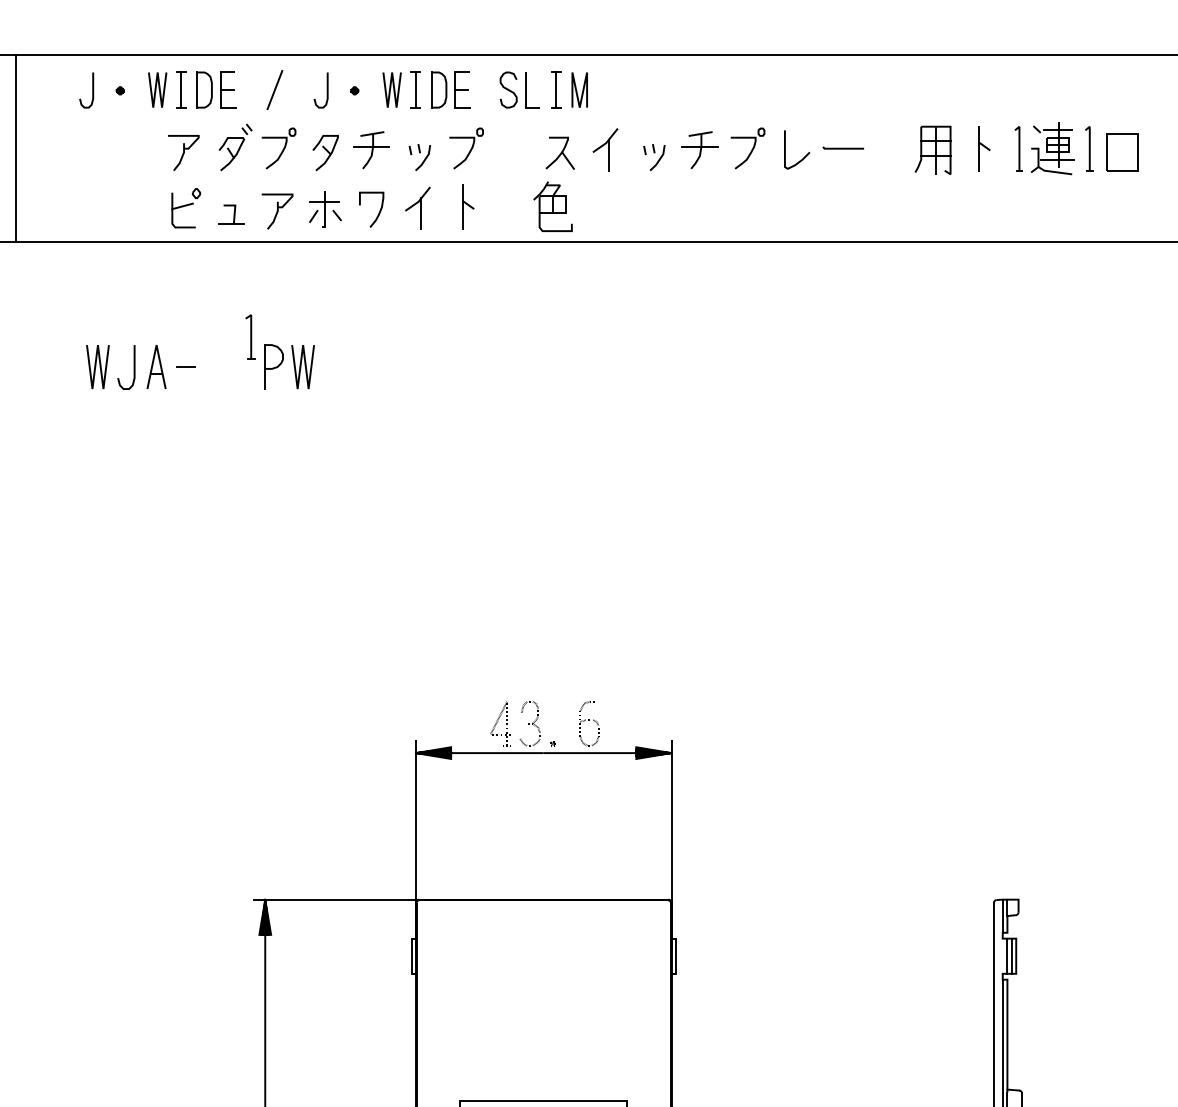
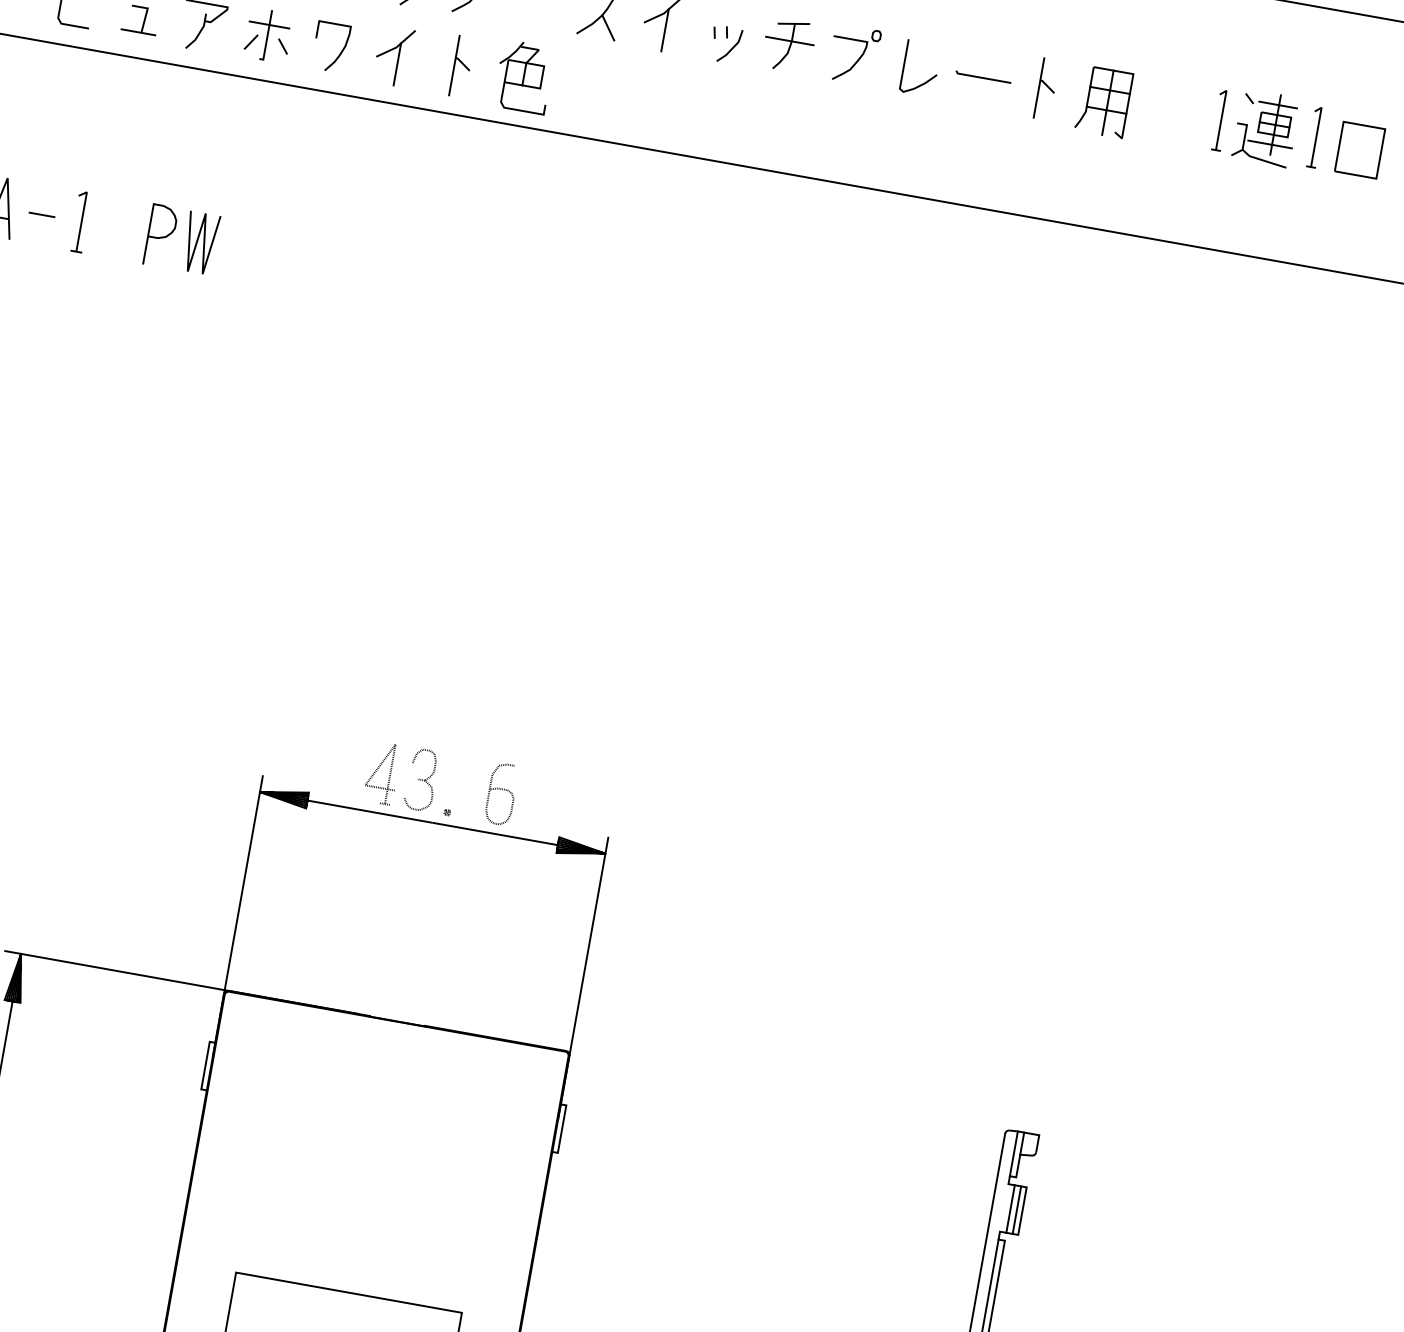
part: (984, 148) -> (1047, 89), moved
part: (552, 206) -> (523, 76), moved
part: (250, 336) -> (80, 221), moved

